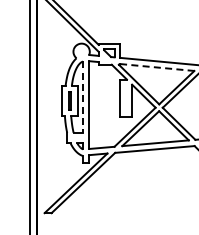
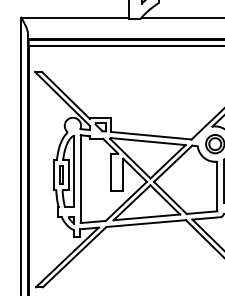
line: (158, 67) -> (149, 141), dashed -> solid
line: (83, 97) -> (74, 171), dashed -> solid

